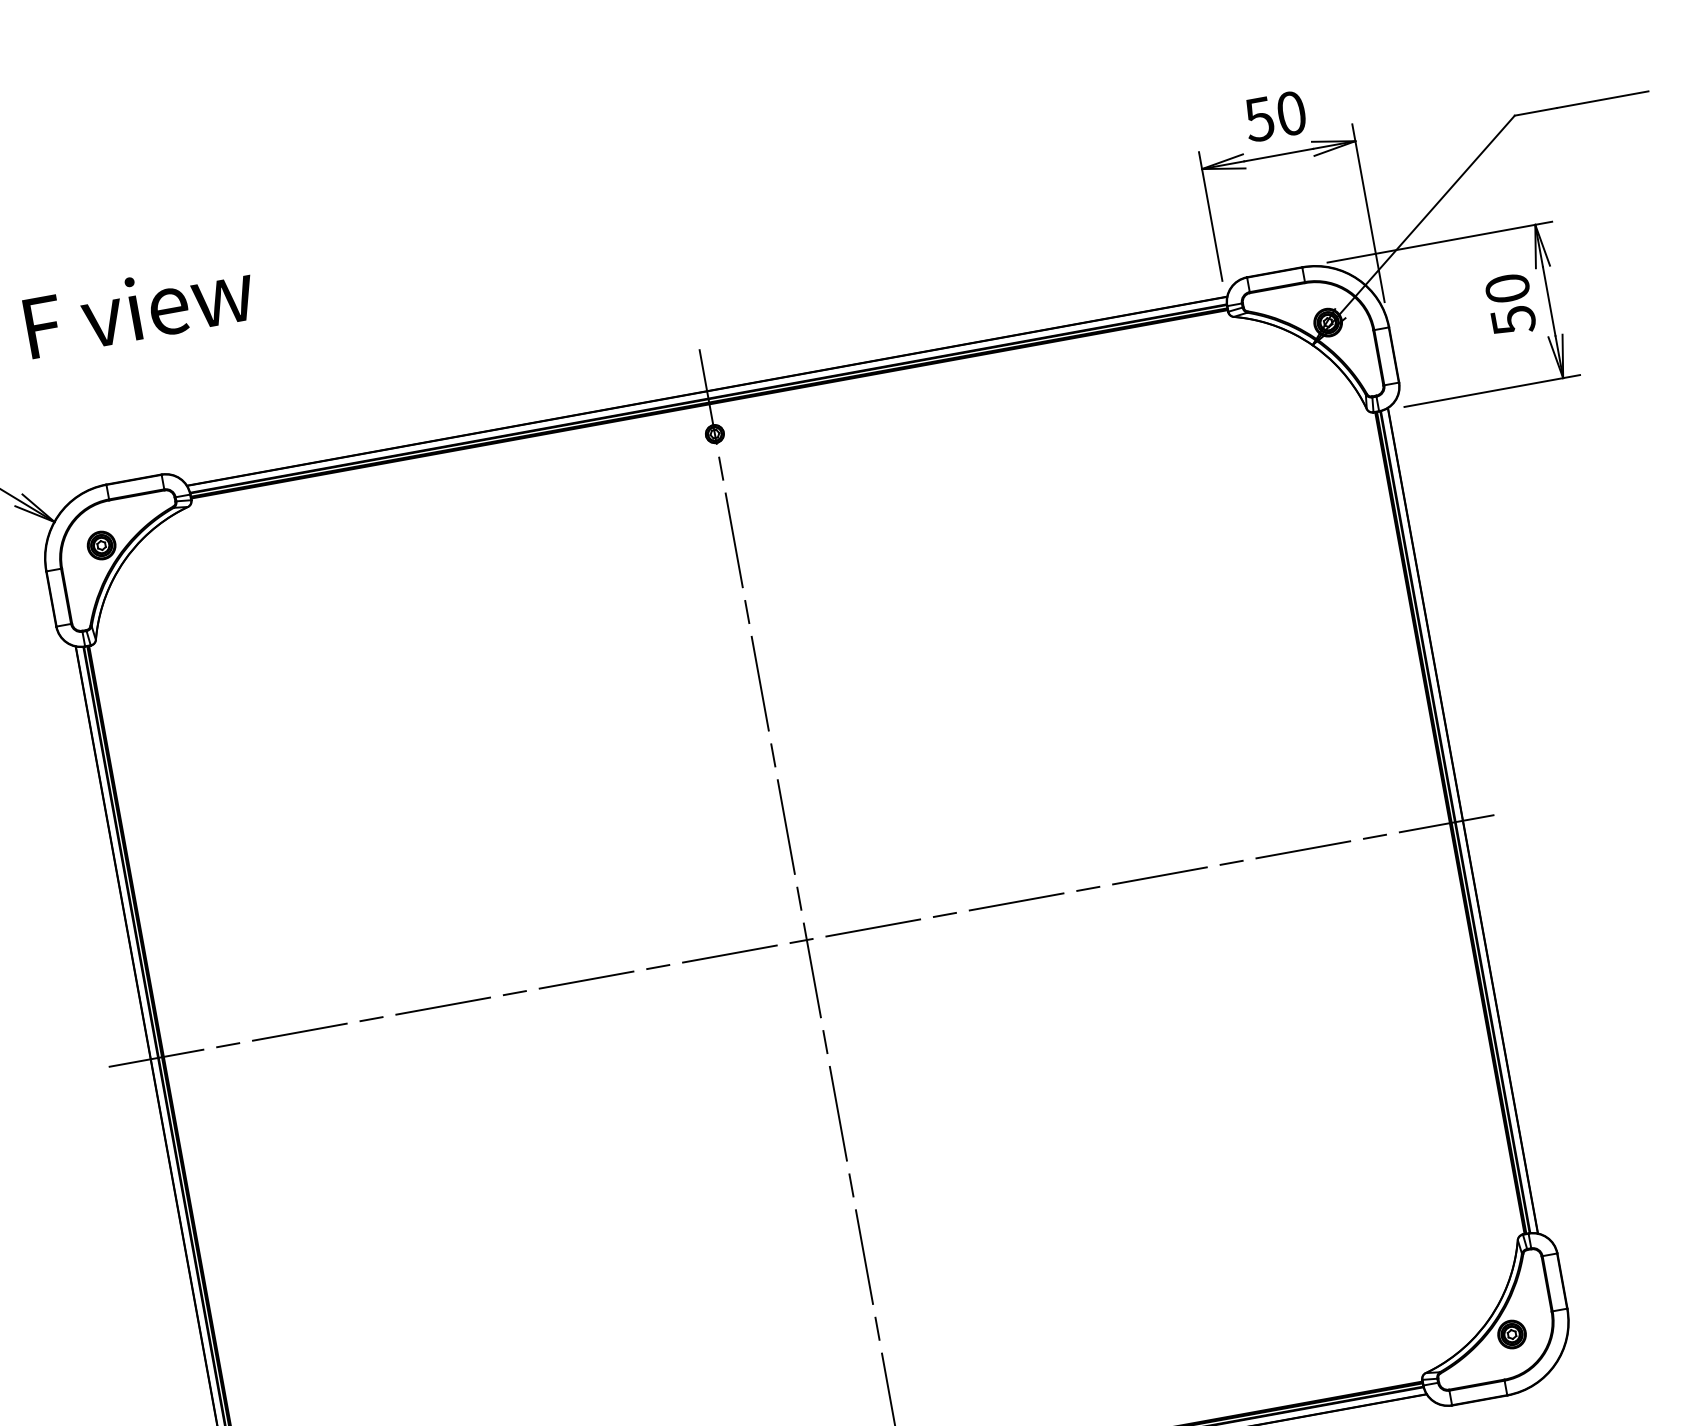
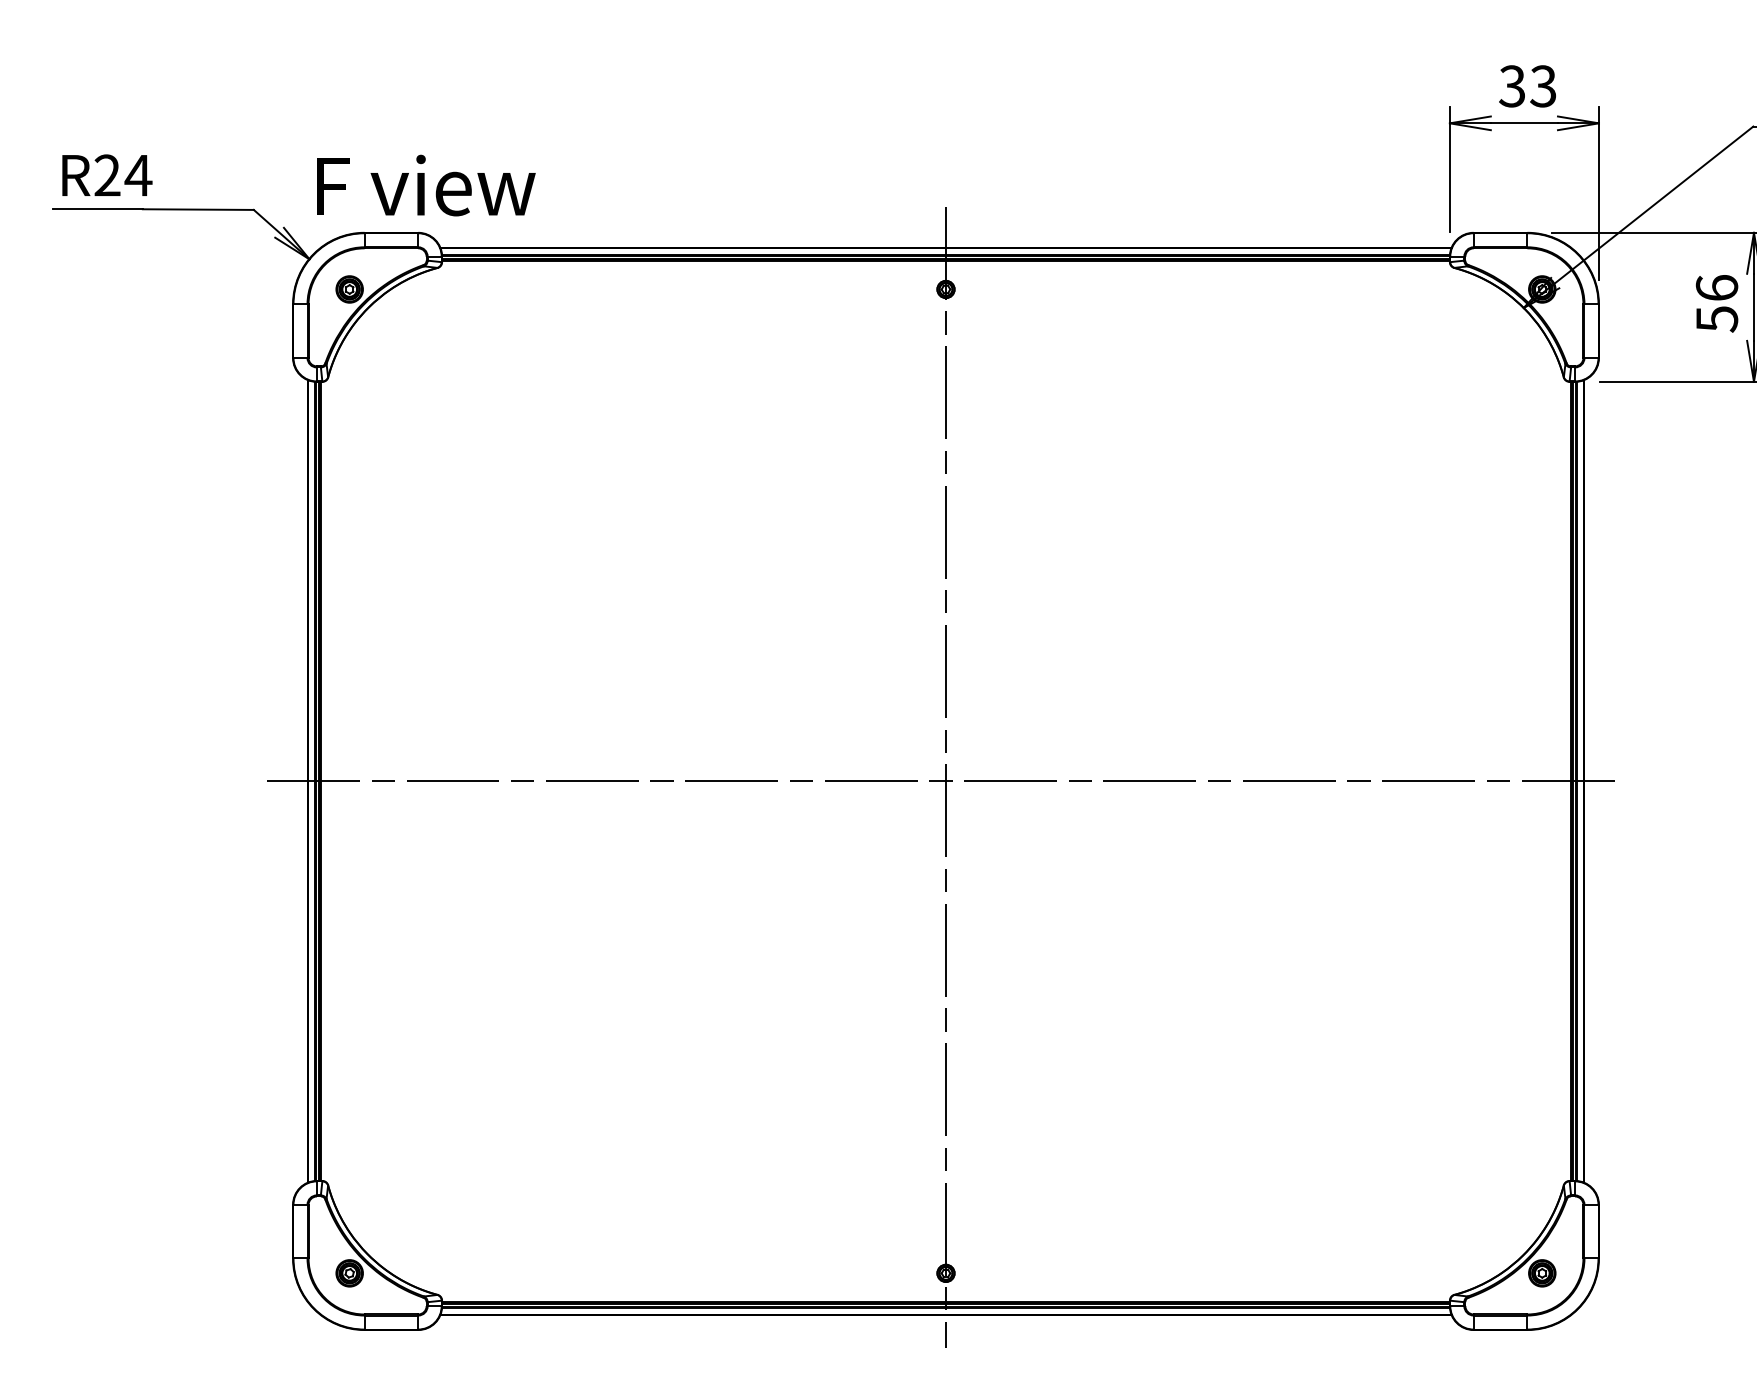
text: (1275, 116) -> (1527, 86), 50 -> 33
text: (1506, 288) -> (1716, 287), 50 -> 56
text: (140, 308) -> (426, 185), moved

